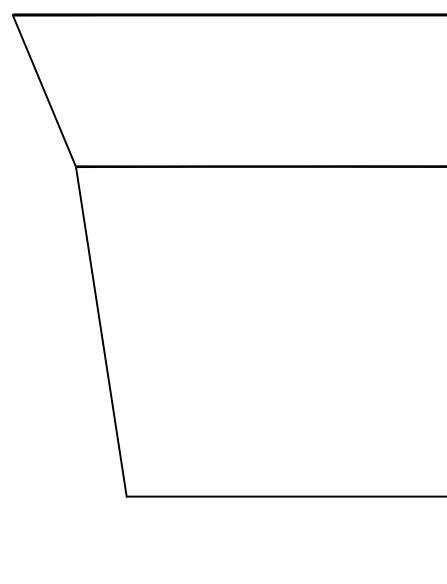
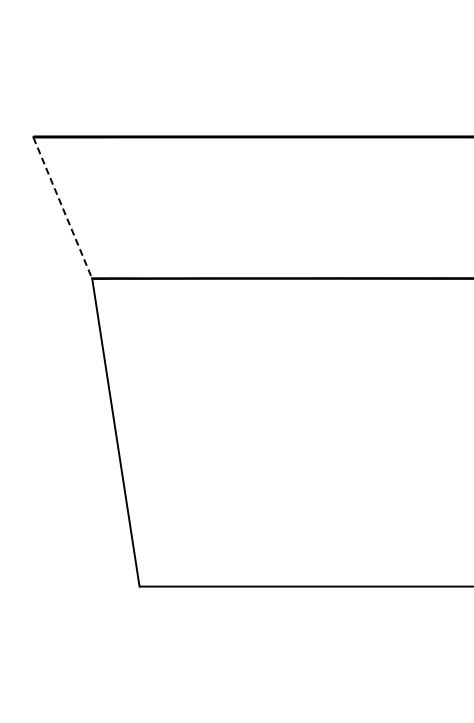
line: (44, 91) -> (62, 208), solid -> dashed

